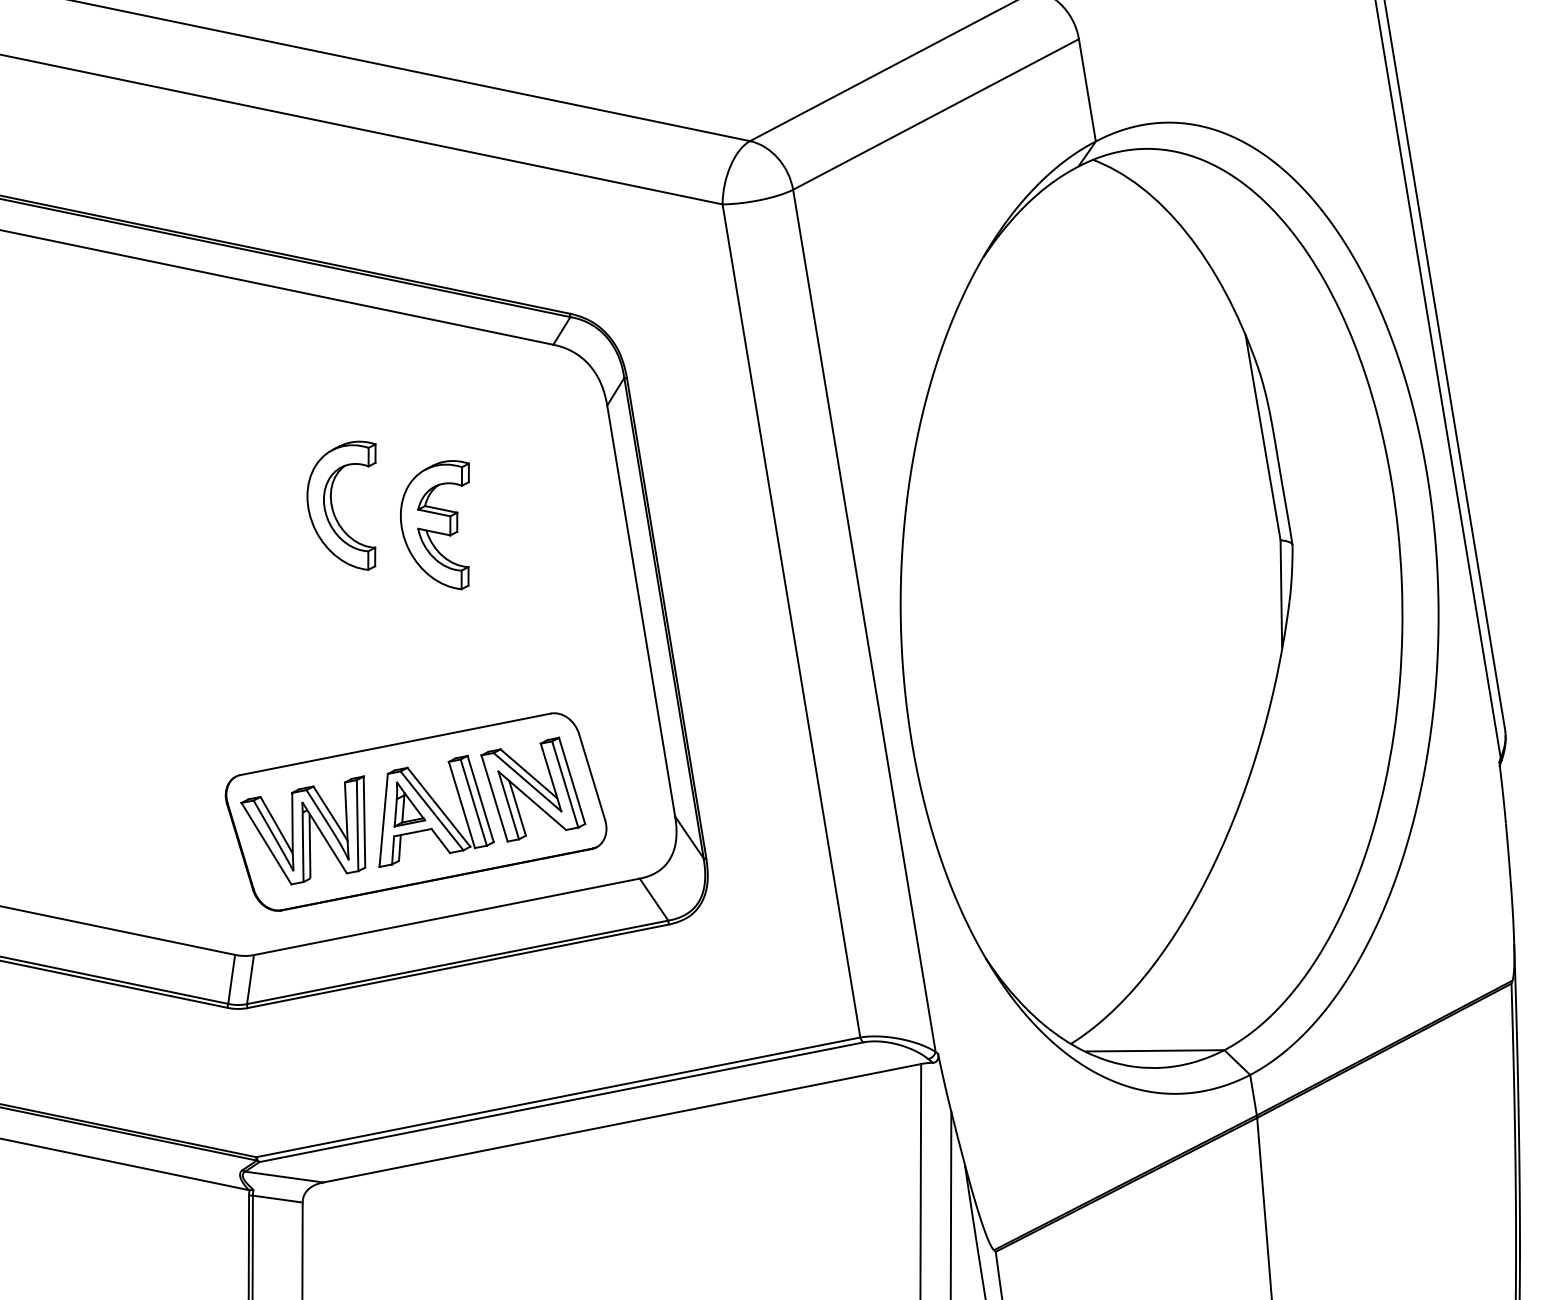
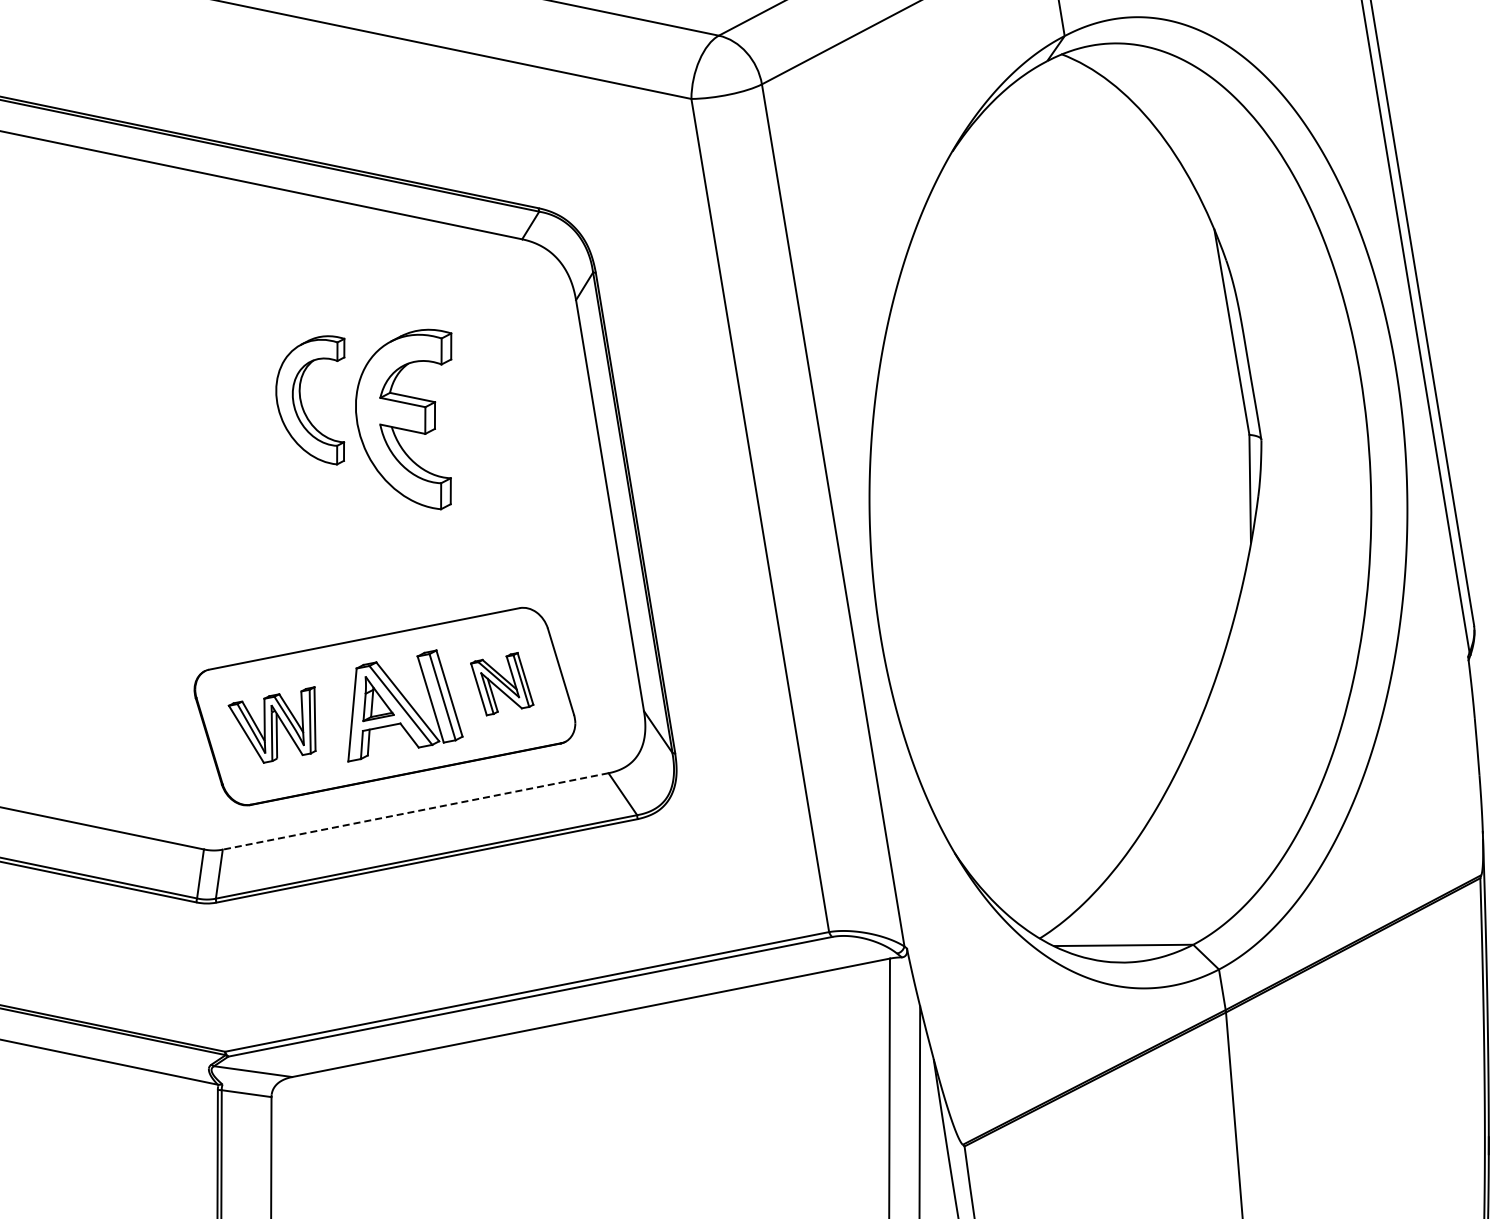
part: (434, 525) -> (403, 420), size x1.4
part: (533, 789) -> (502, 684), size x0.6
part: (303, 830) -> (272, 725), size x0.7
line: (446, 916) -> (415, 811), solid -> dashed

